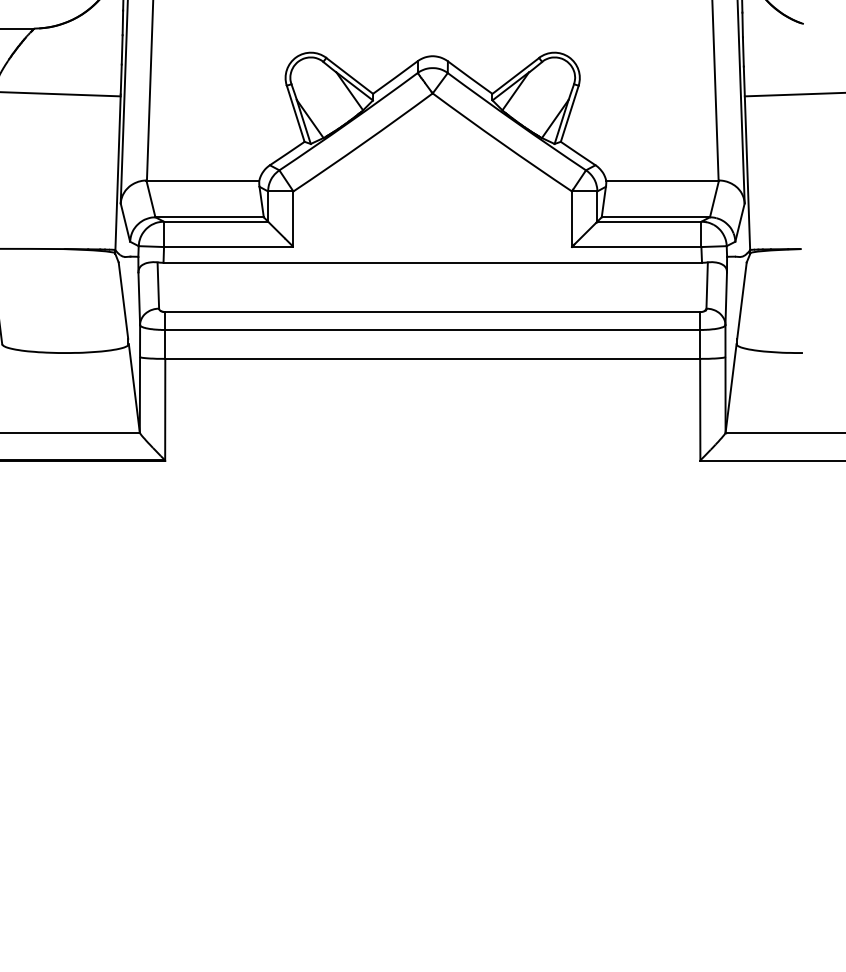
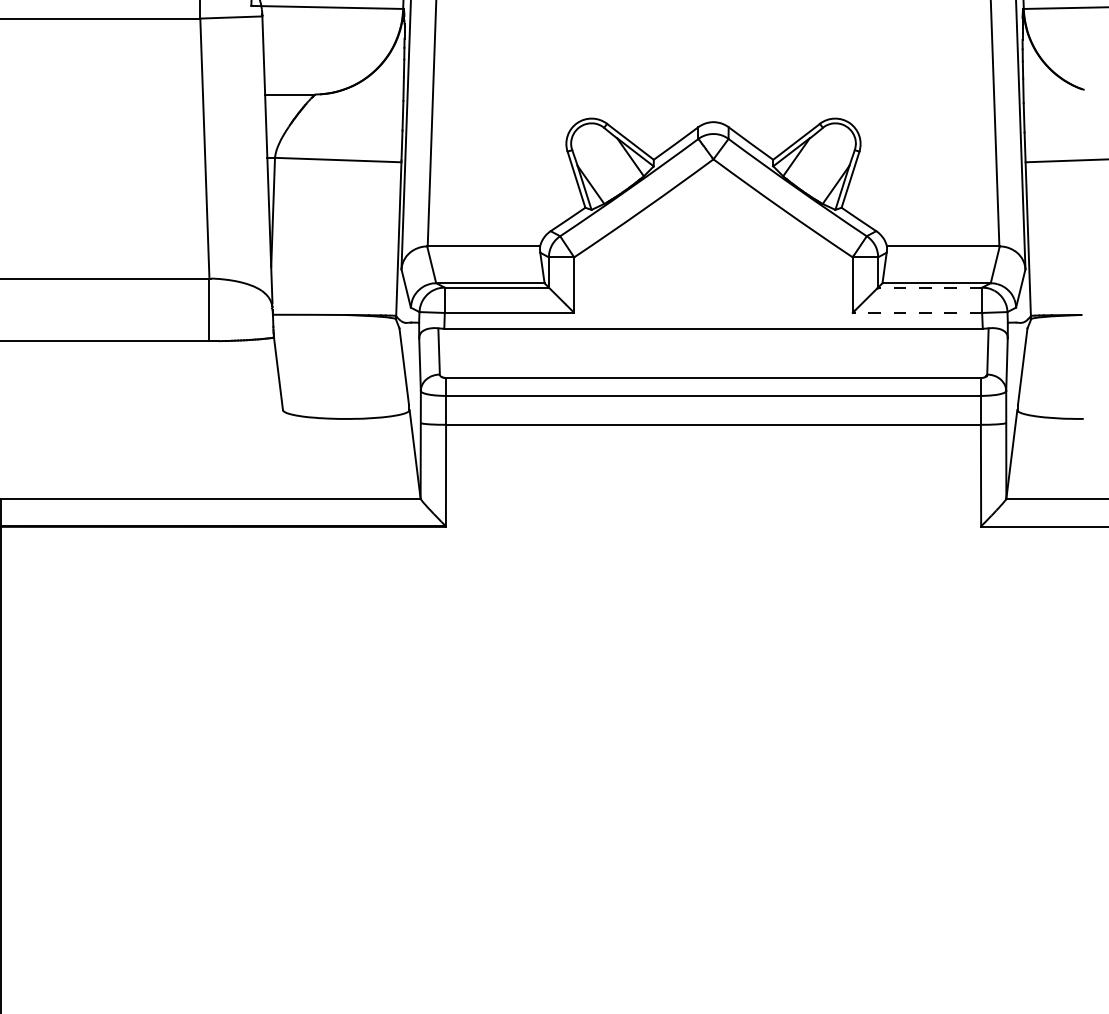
line: (648, 221) -> (929, 287), solid -> dashed
line: (636, 246) -> (917, 312), solid -> dashed

